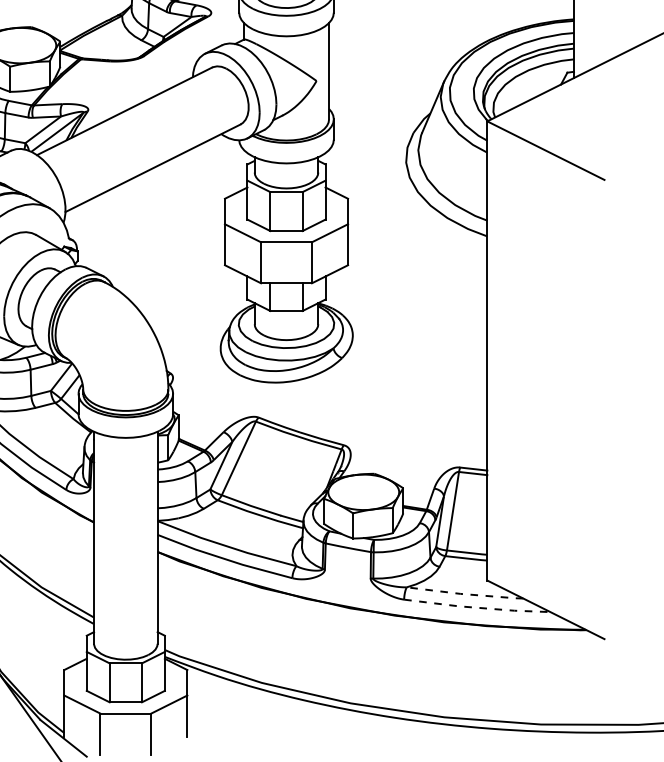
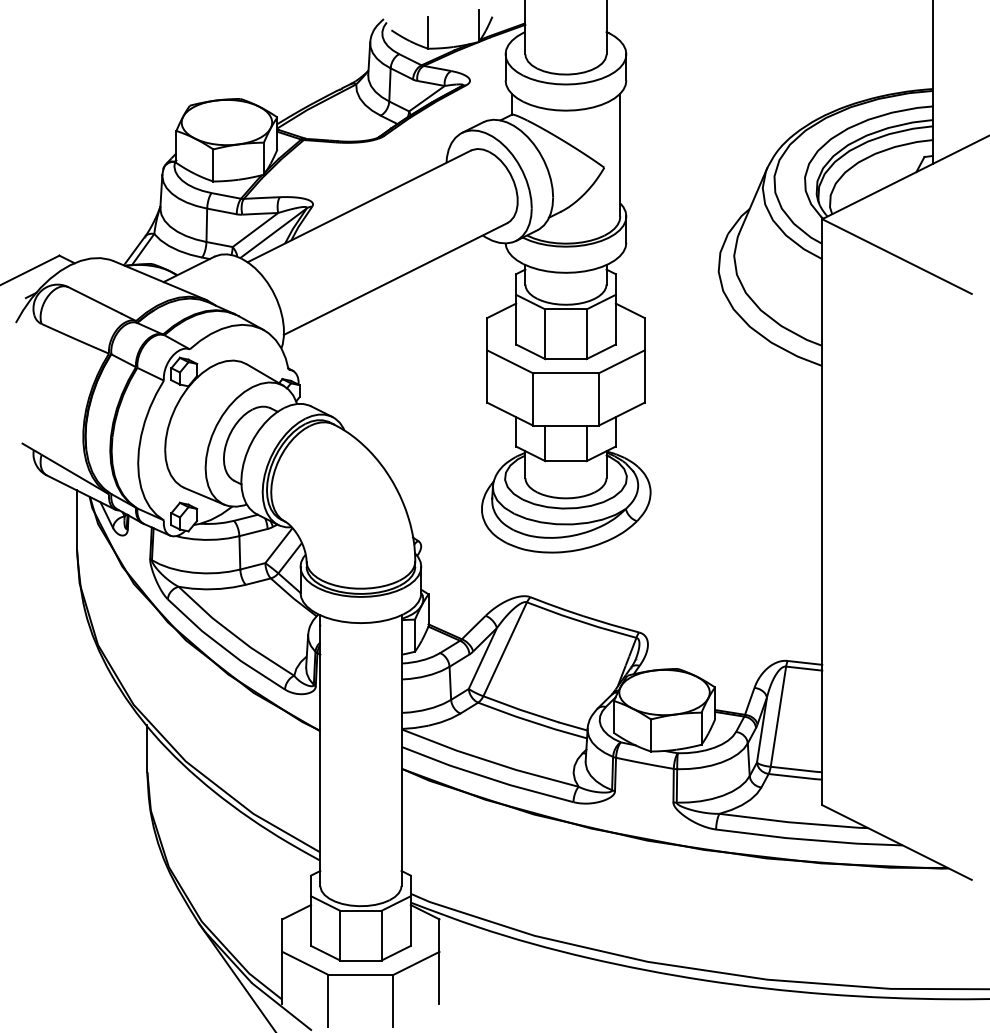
line: (464, 594) -> (793, 822), dashed -> solid
line: (477, 607) -> (809, 839), dashed -> solid

